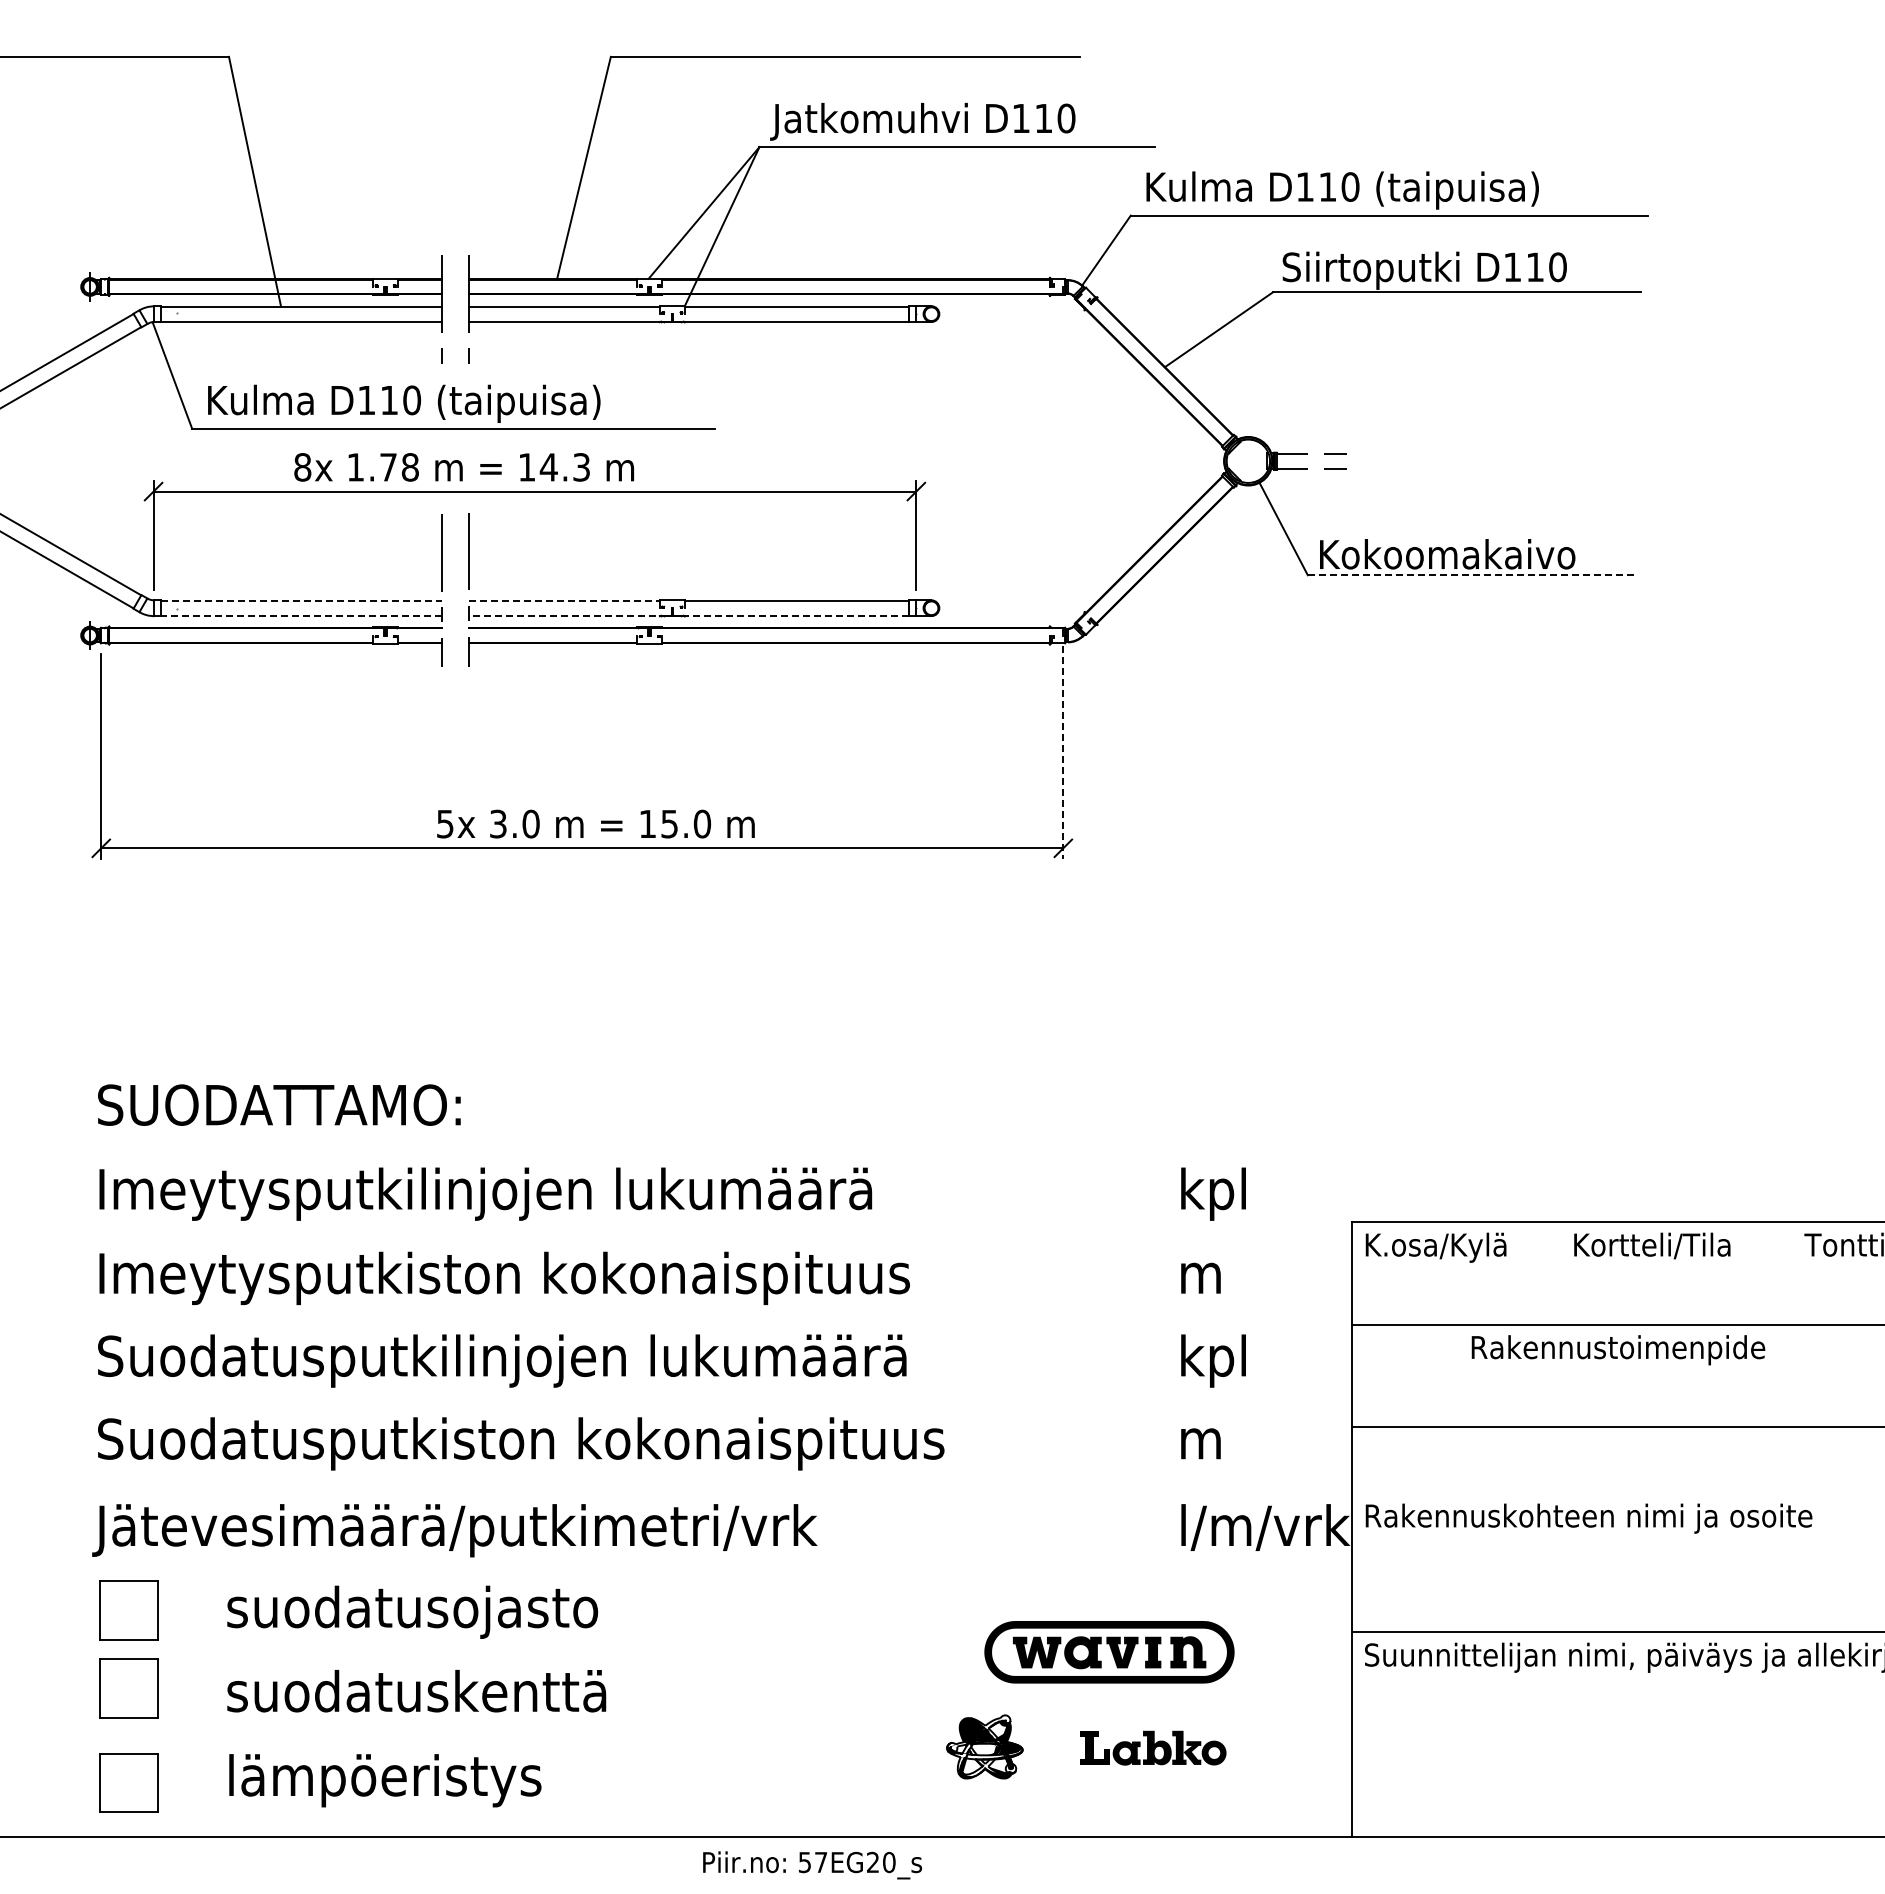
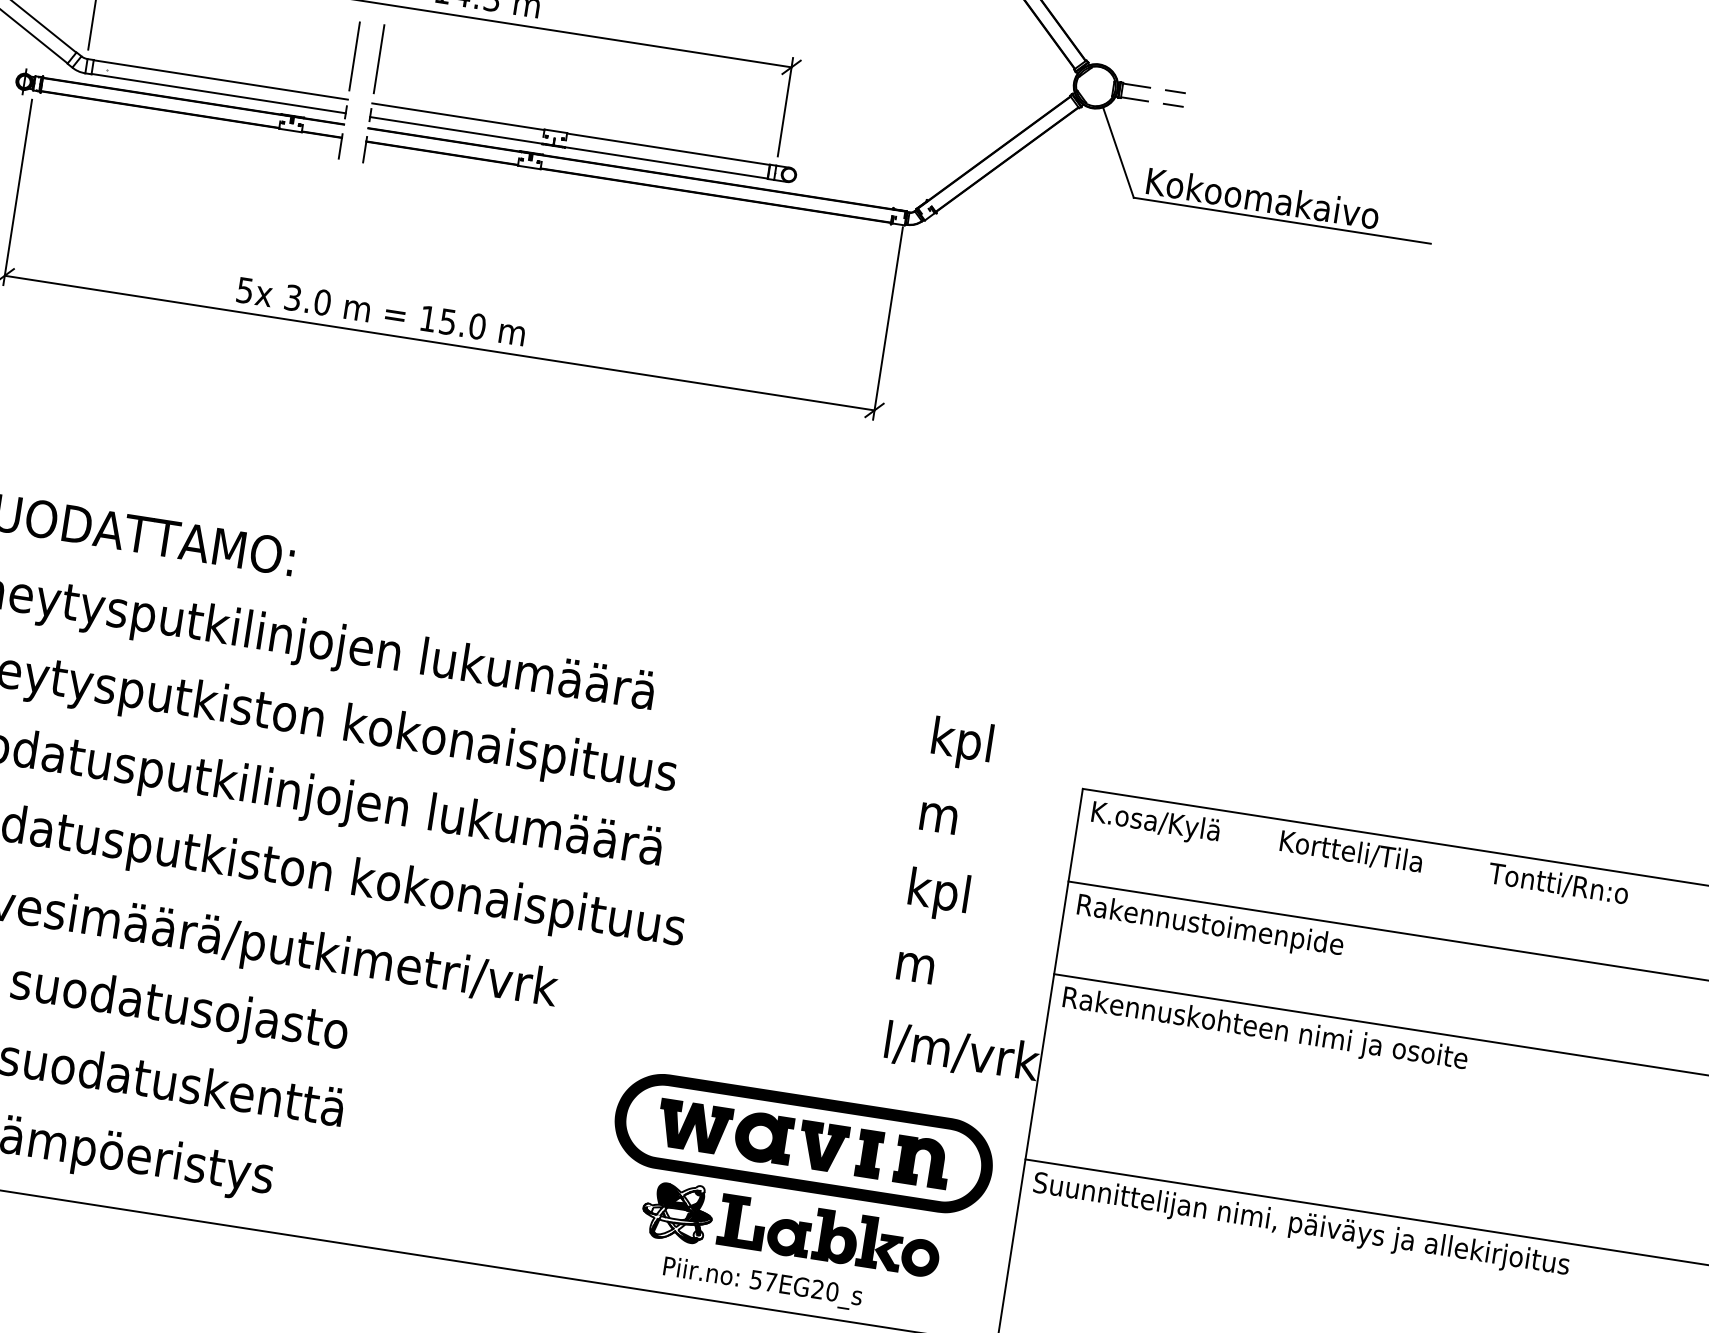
line: (1472, 575) -> (1282, 221), dashed -> solid
line: (301, 600) -> (220, 79), dashed -> solid
line: (565, 600) -> (459, 116), dashed -> solid
line: (301, 615) -> (218, 93), dashed -> solid
line: (689, 615) -> (569, 147), dashed -> solid
line: (1063, 752) -> (888, 323), dashed -> solid
text: (595, 823) -> (380, 311), moved
text: (1618, 1350) -> (1210, 927), moved
text: (1588, 1518) -> (1264, 1030), moved
part: (1109, 1652) -> (803, 1143), size x1.67
part: (1153, 1748) -> (830, 1236), size x1.67
text: (812, 1865) -> (762, 1283), moved

